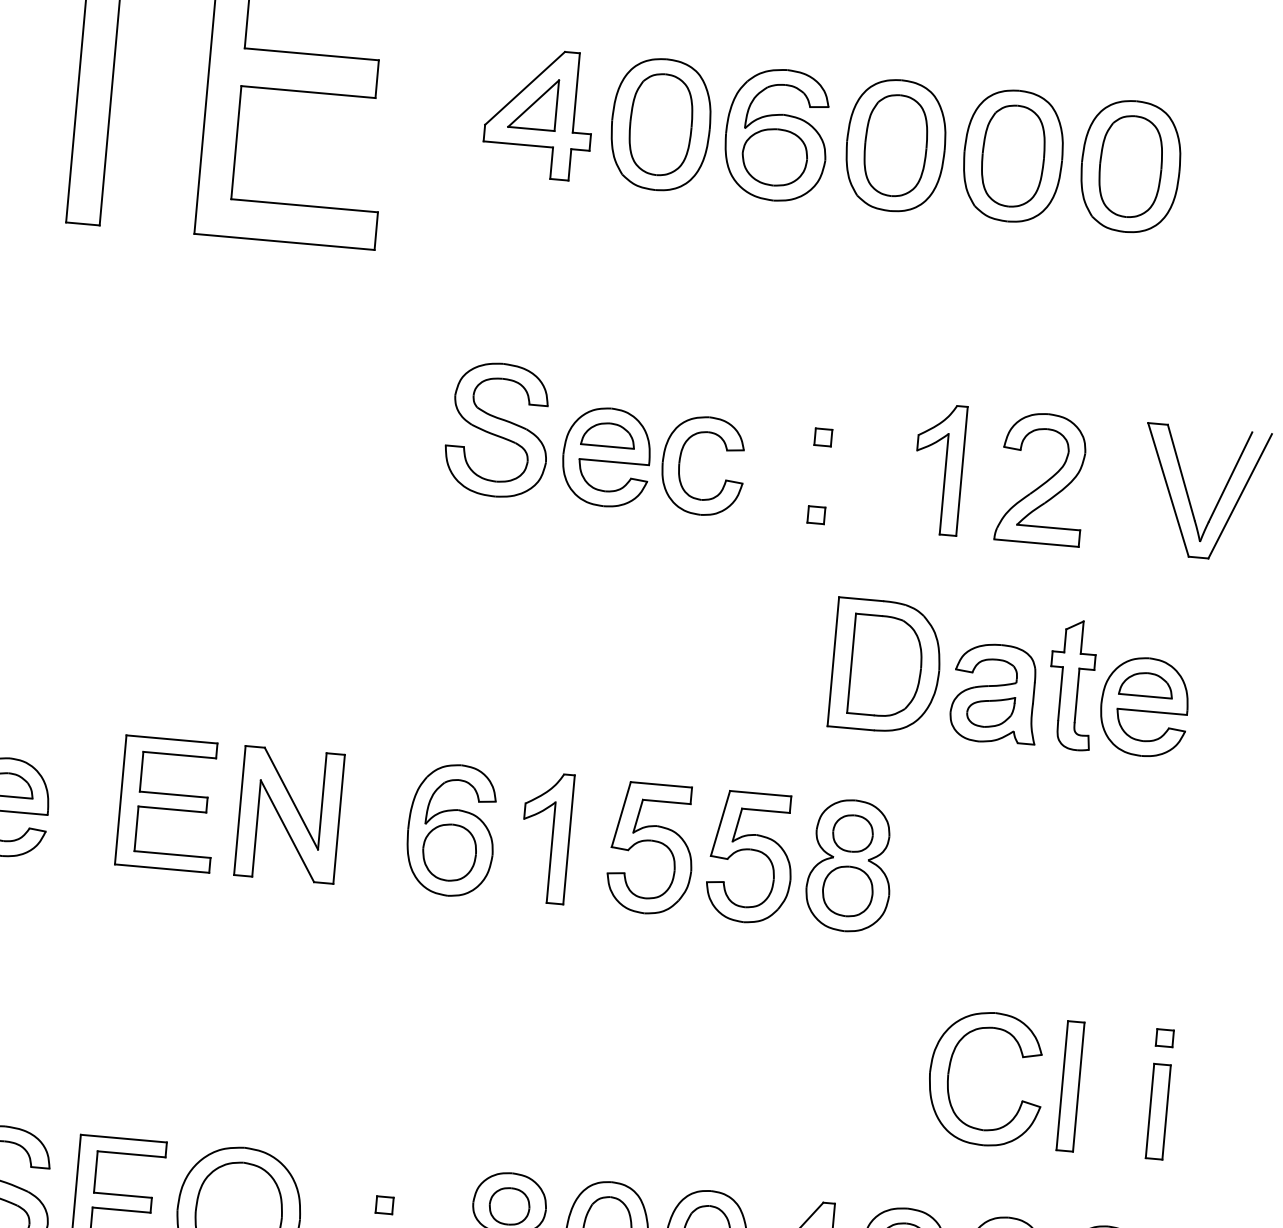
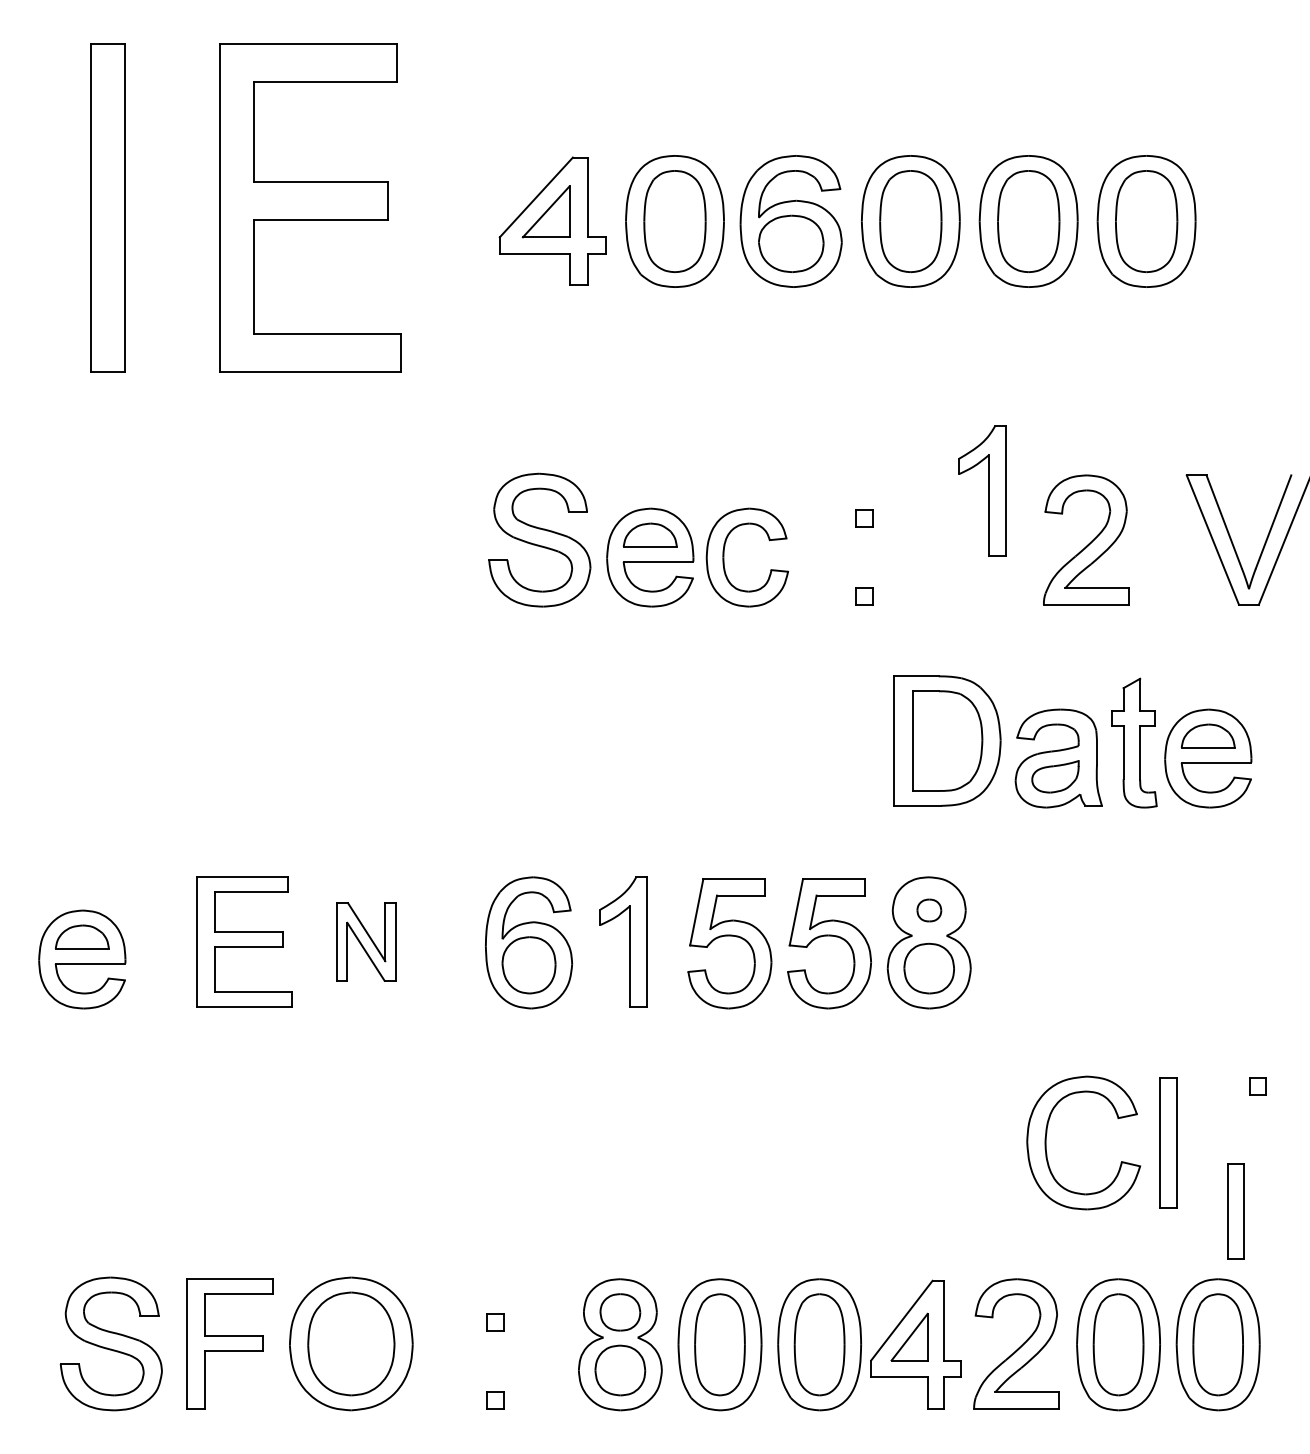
part: (939, 468) -> (982, 490), moved
part: (289, 814) -> (366, 941), size x0.6
part: (853, 833) -> (929, 910), size x0.6
part: (1157, 1111) -> (1235, 1211), moved

